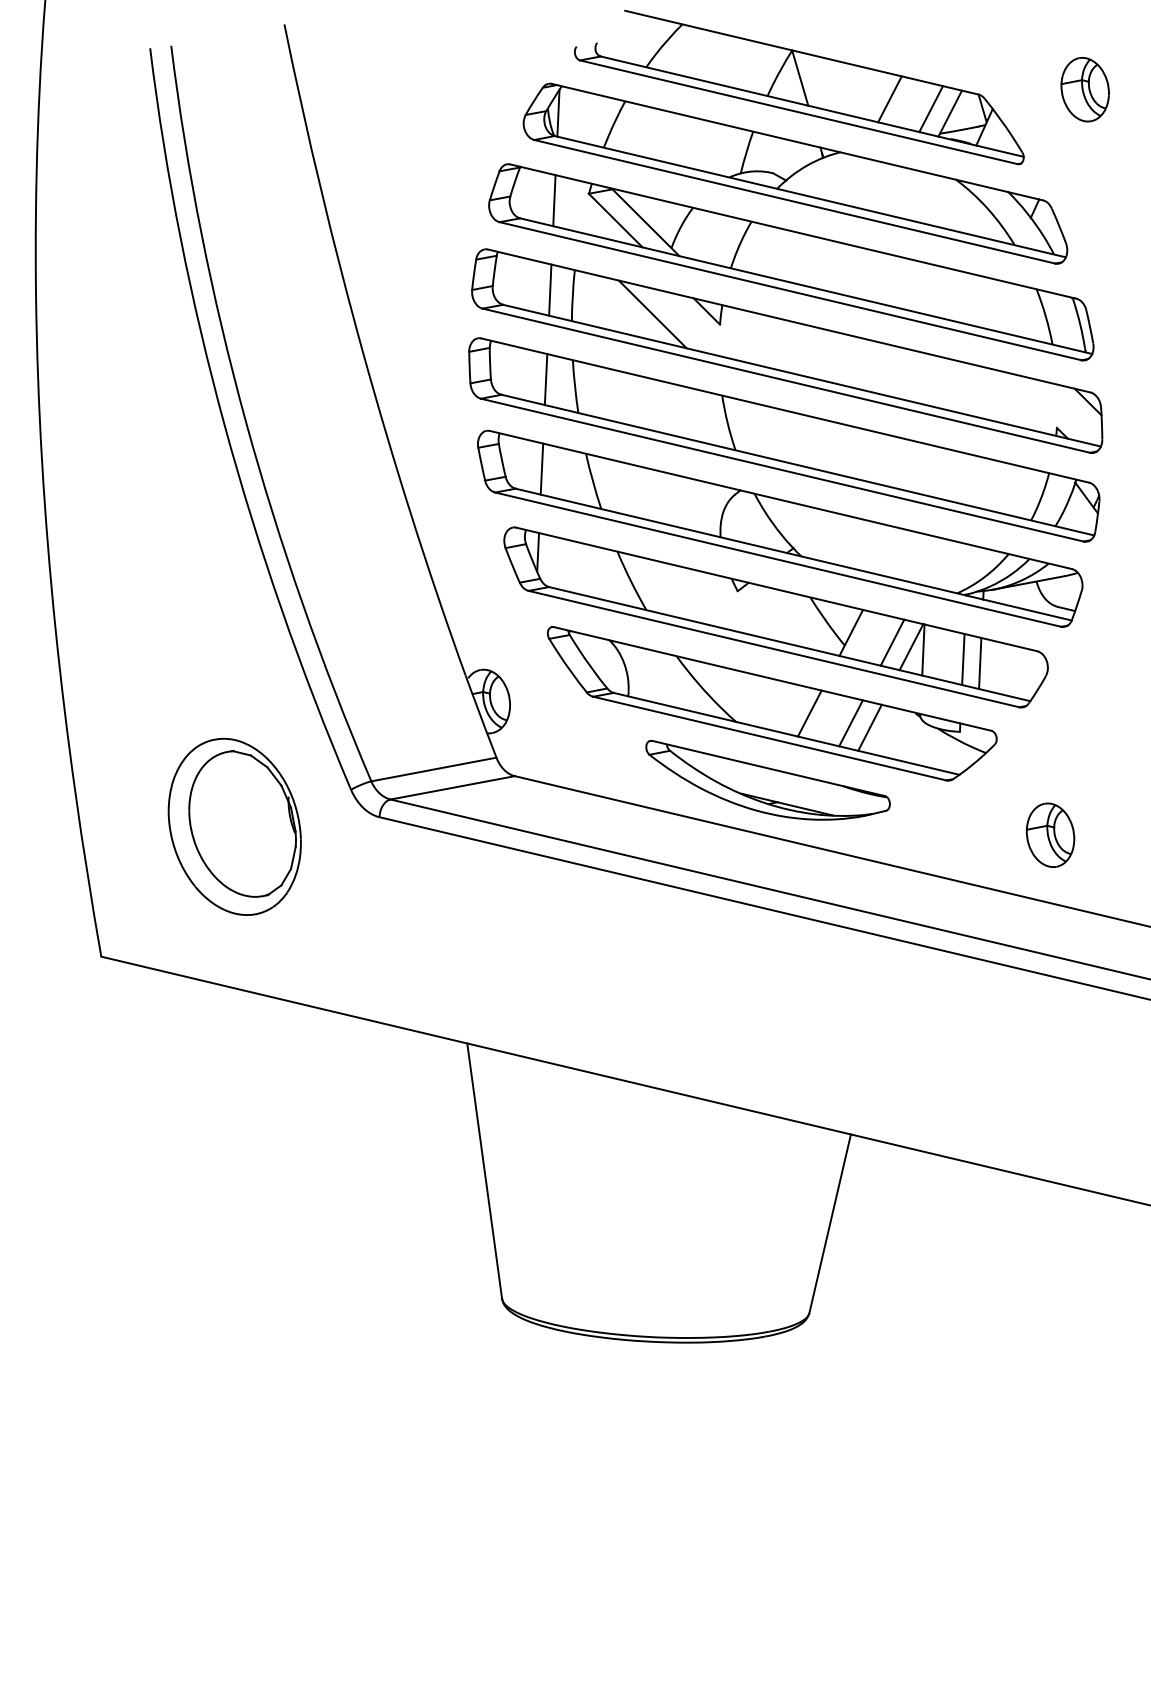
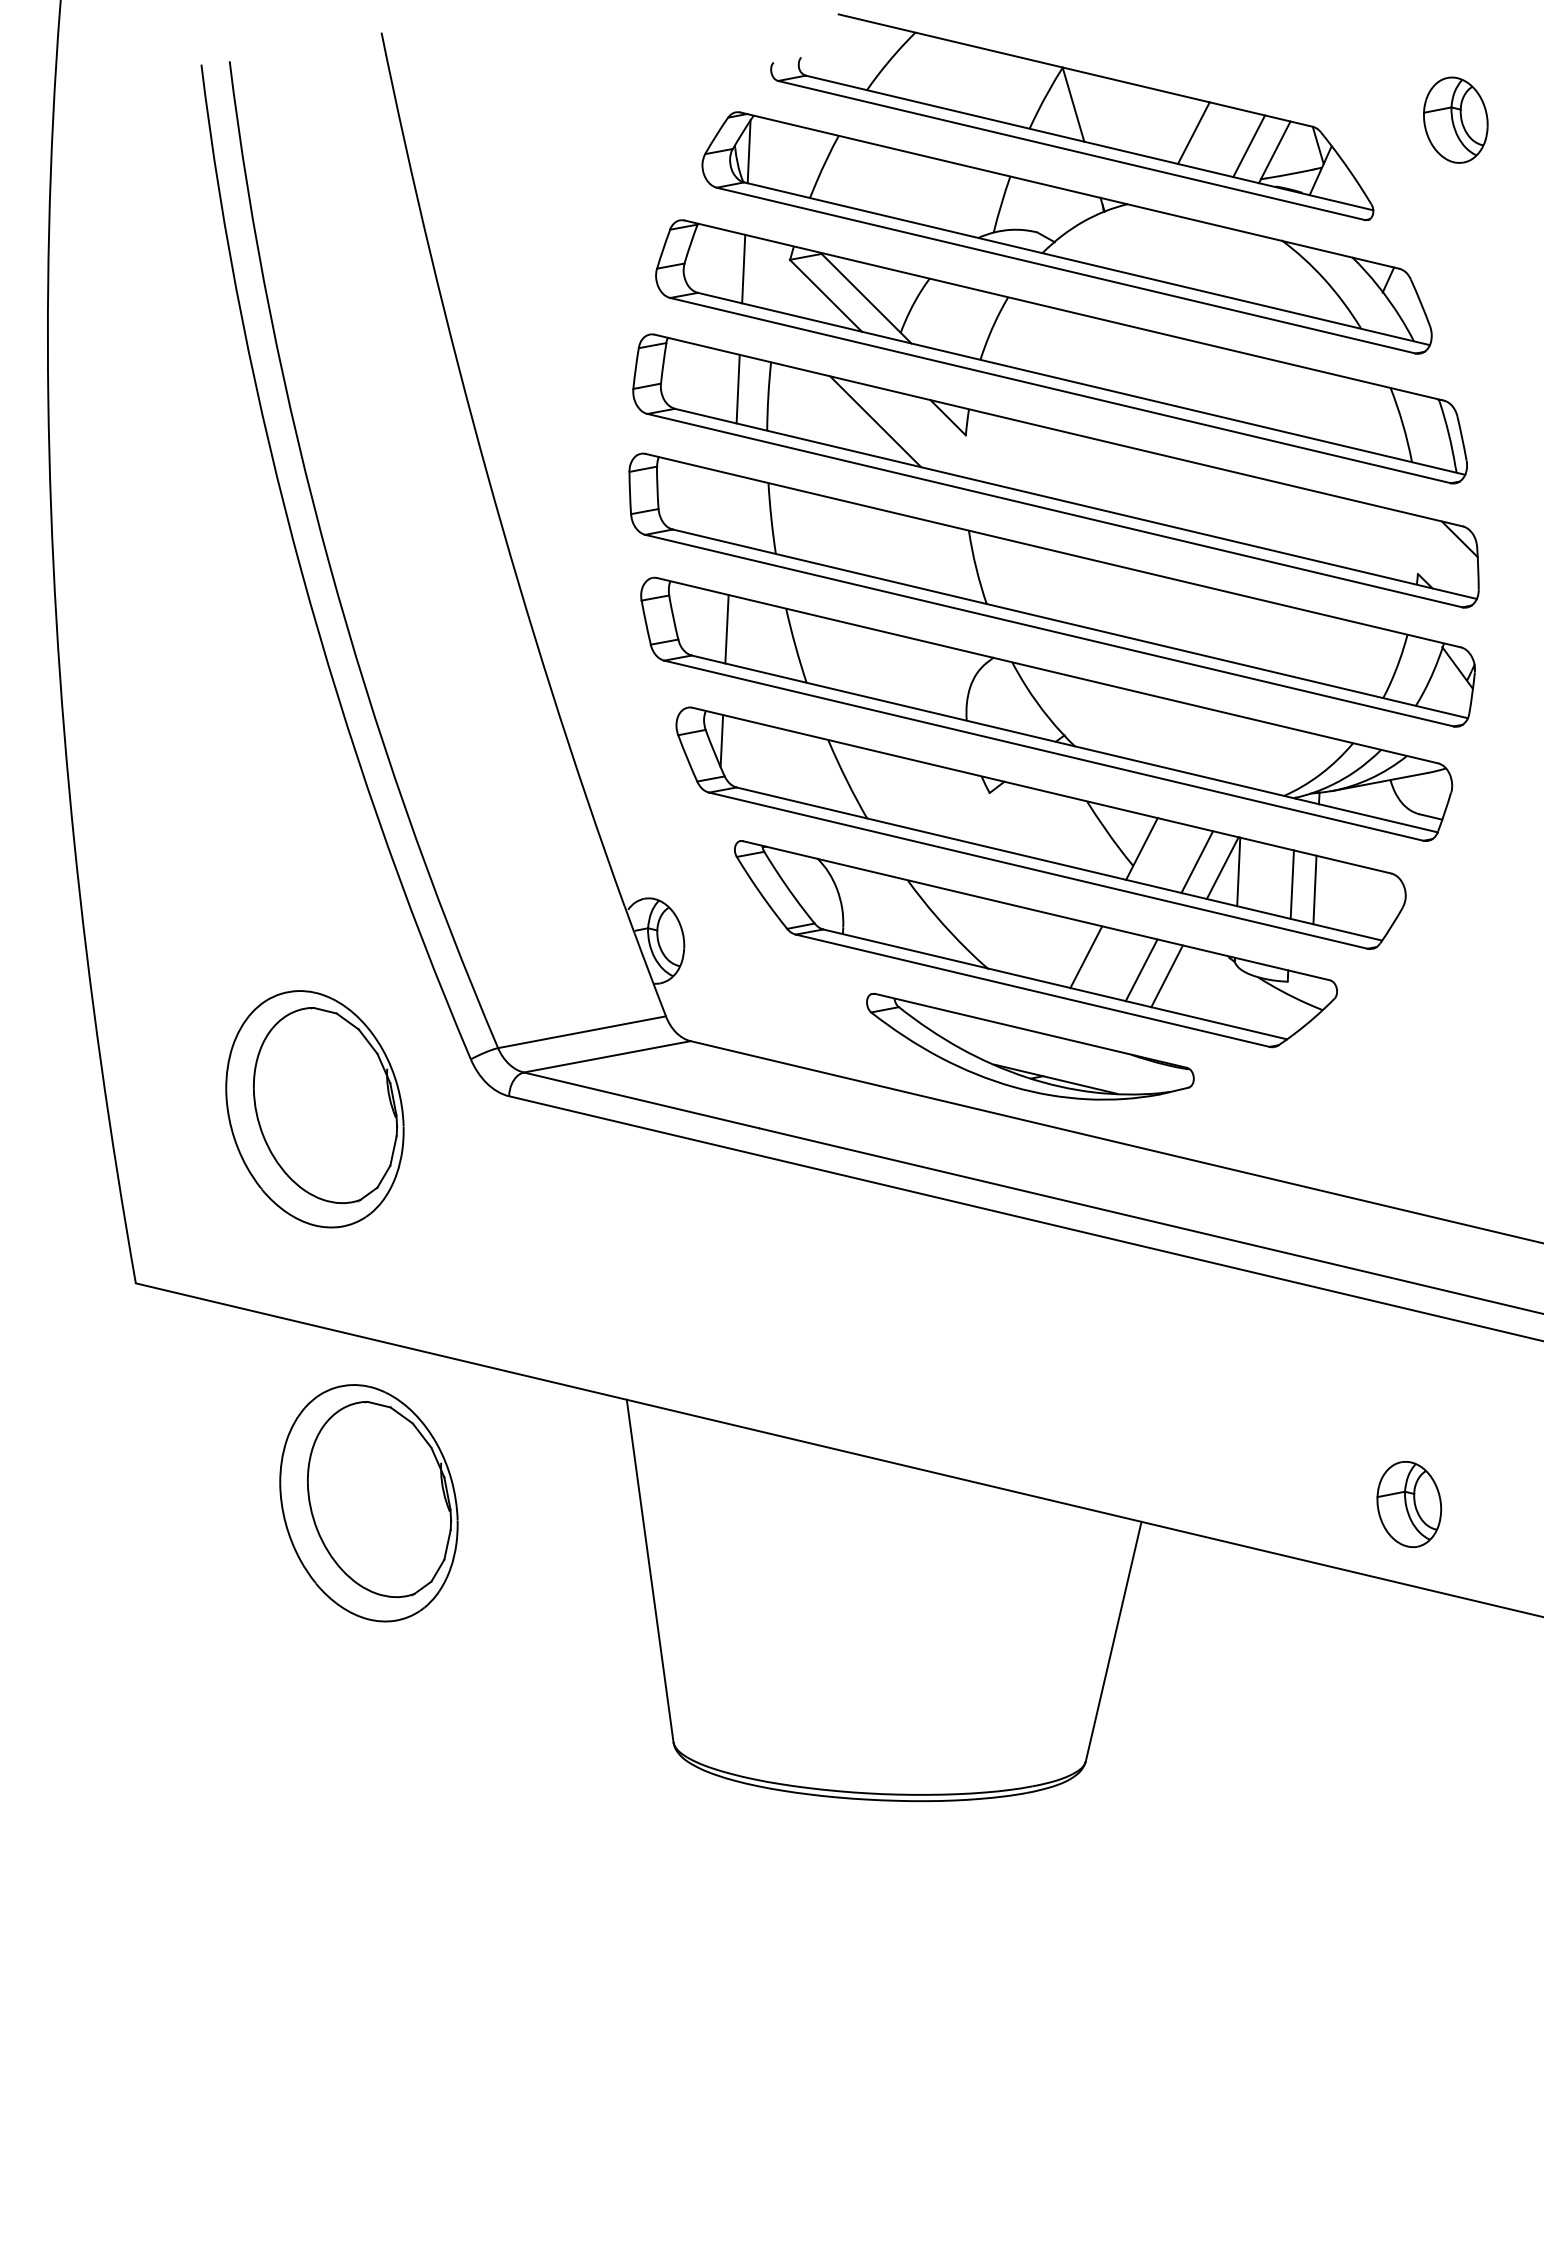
line: (546, 379) -> (732, 509), removed
part: (1050, 835) -> (1409, 1504), moved
part: (274, 1120) -> (368, 1503), added

